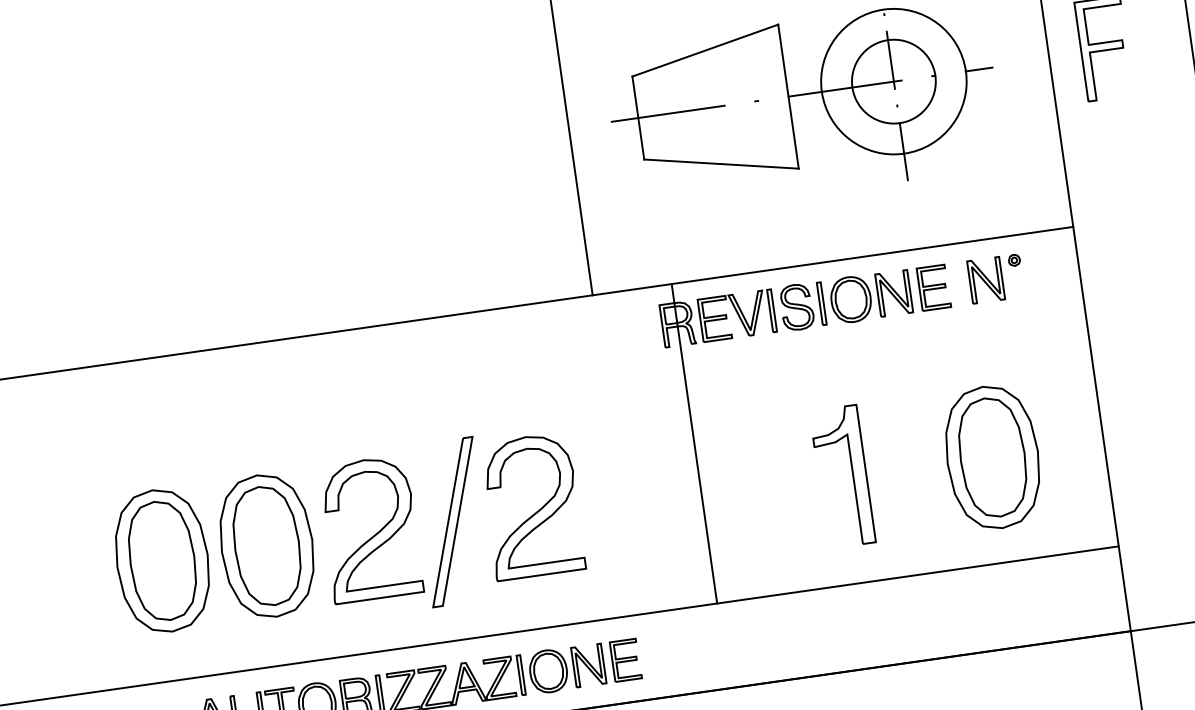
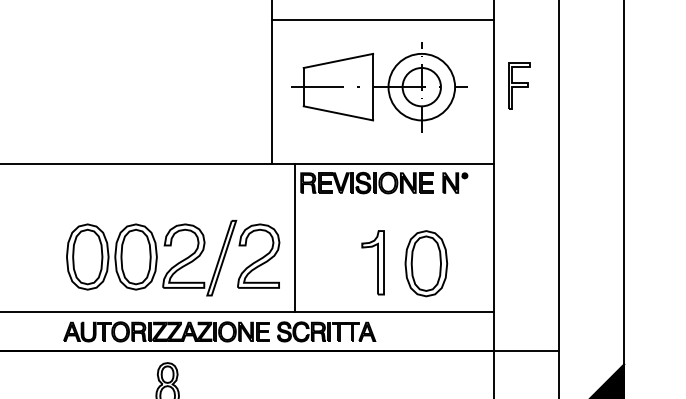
line: (695, 444) -> (295, 238), moved
part: (993, 456) -> (426, 263), moved
part: (348, 537) -> (173, 258), moved
part: (762, 639) -> (326, 331), added

